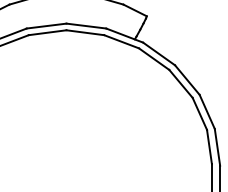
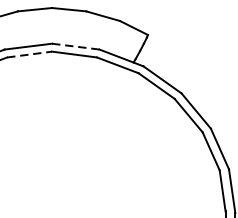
line: (86, 26) -> (75, 47), solid -> dashed
line: (48, 32) -> (30, 54), solid -> dashed

